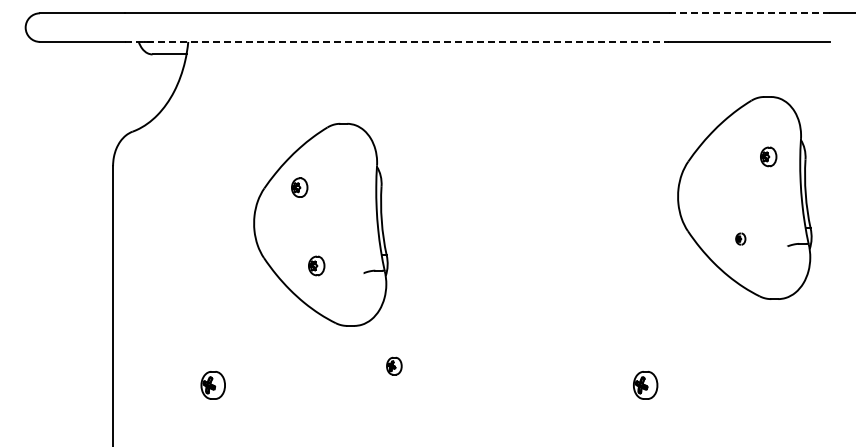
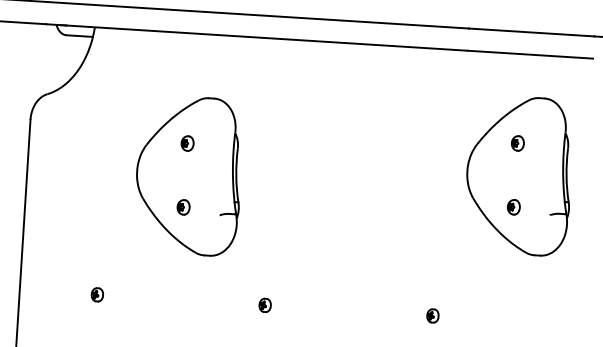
line: (749, 13) -> (531, 32), dashed -> solid
line: (397, 41) -> (257, 37), dashed -> solid
part: (768, 156) -> (517, 143), moved
part: (299, 187) -> (187, 143), moved
part: (740, 238) -> (513, 206), size x1.67
part: (394, 365) -> (265, 304), moved
part: (212, 384) -> (96, 294), size x0.62
part: (645, 384) -> (432, 315), size x0.62

